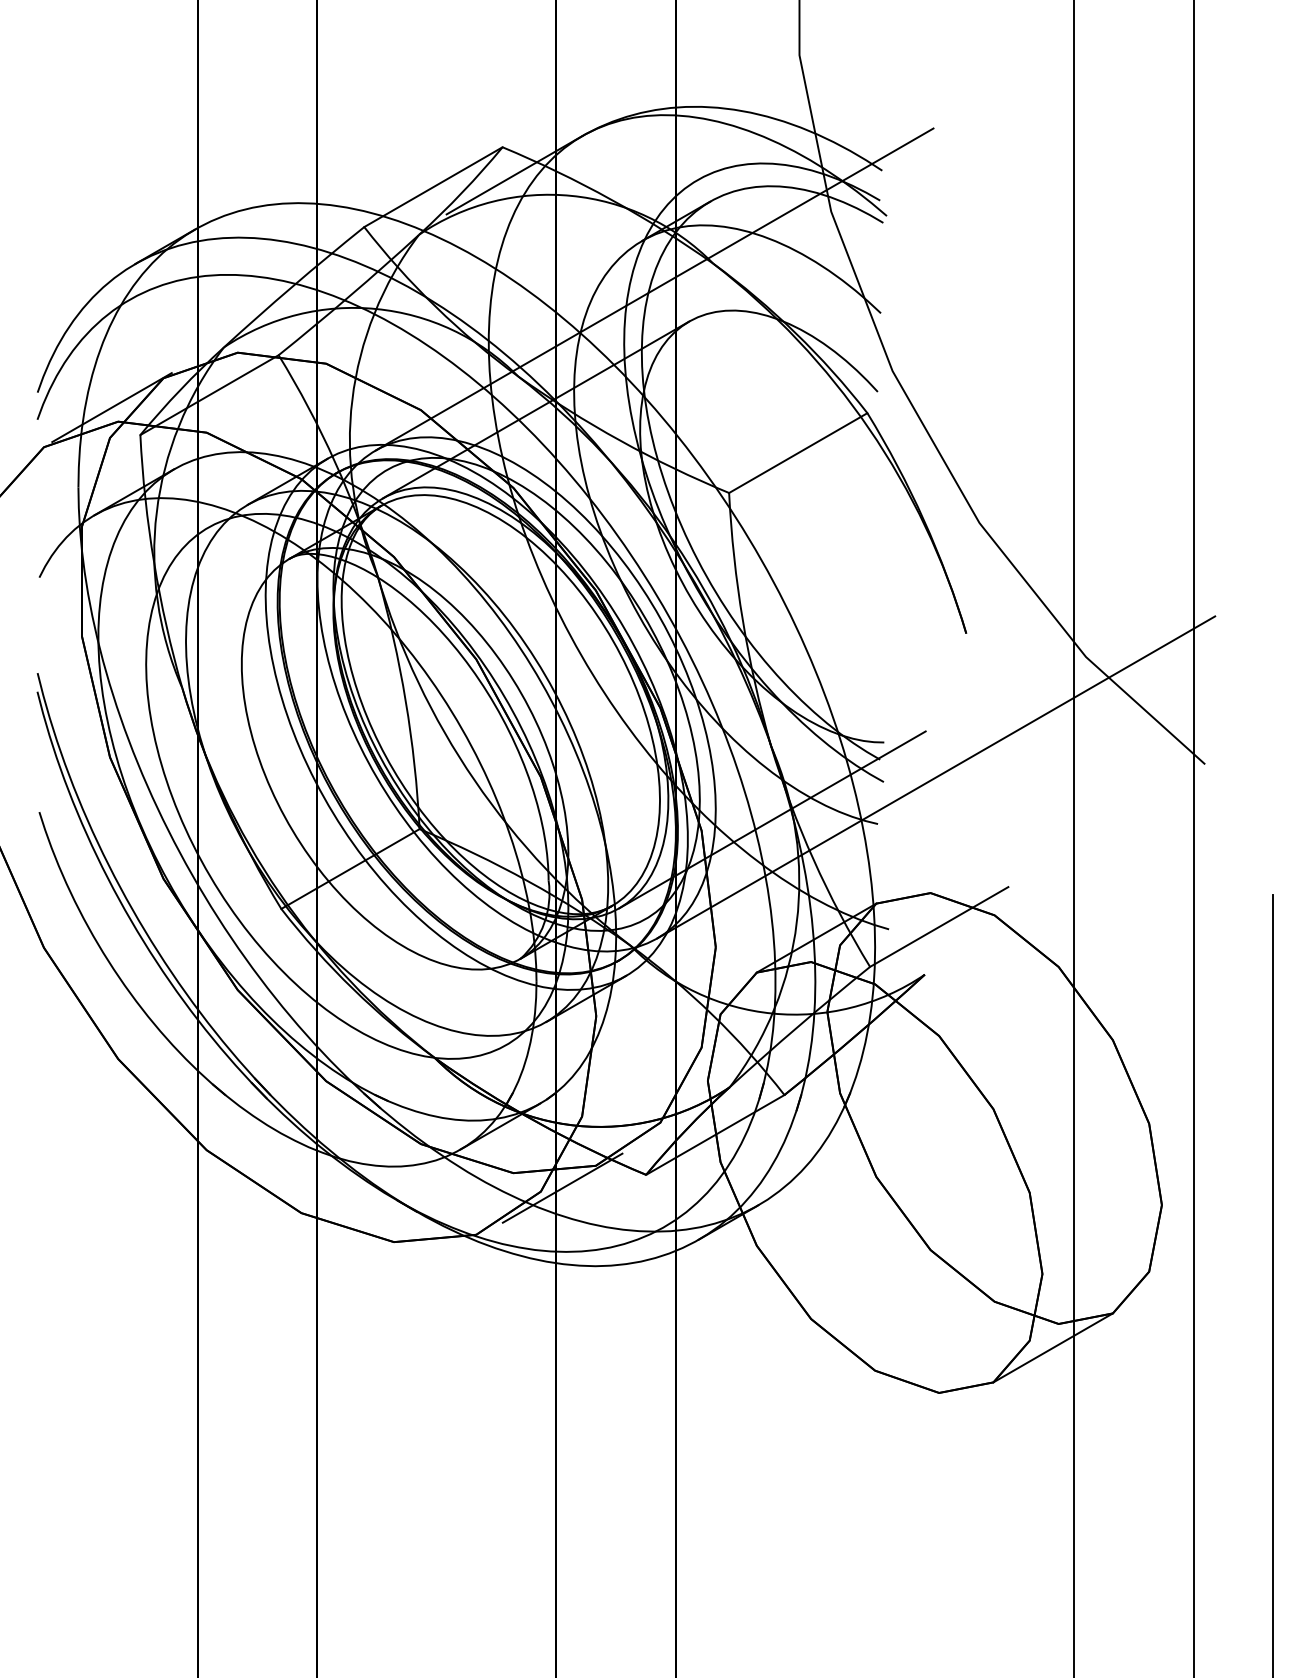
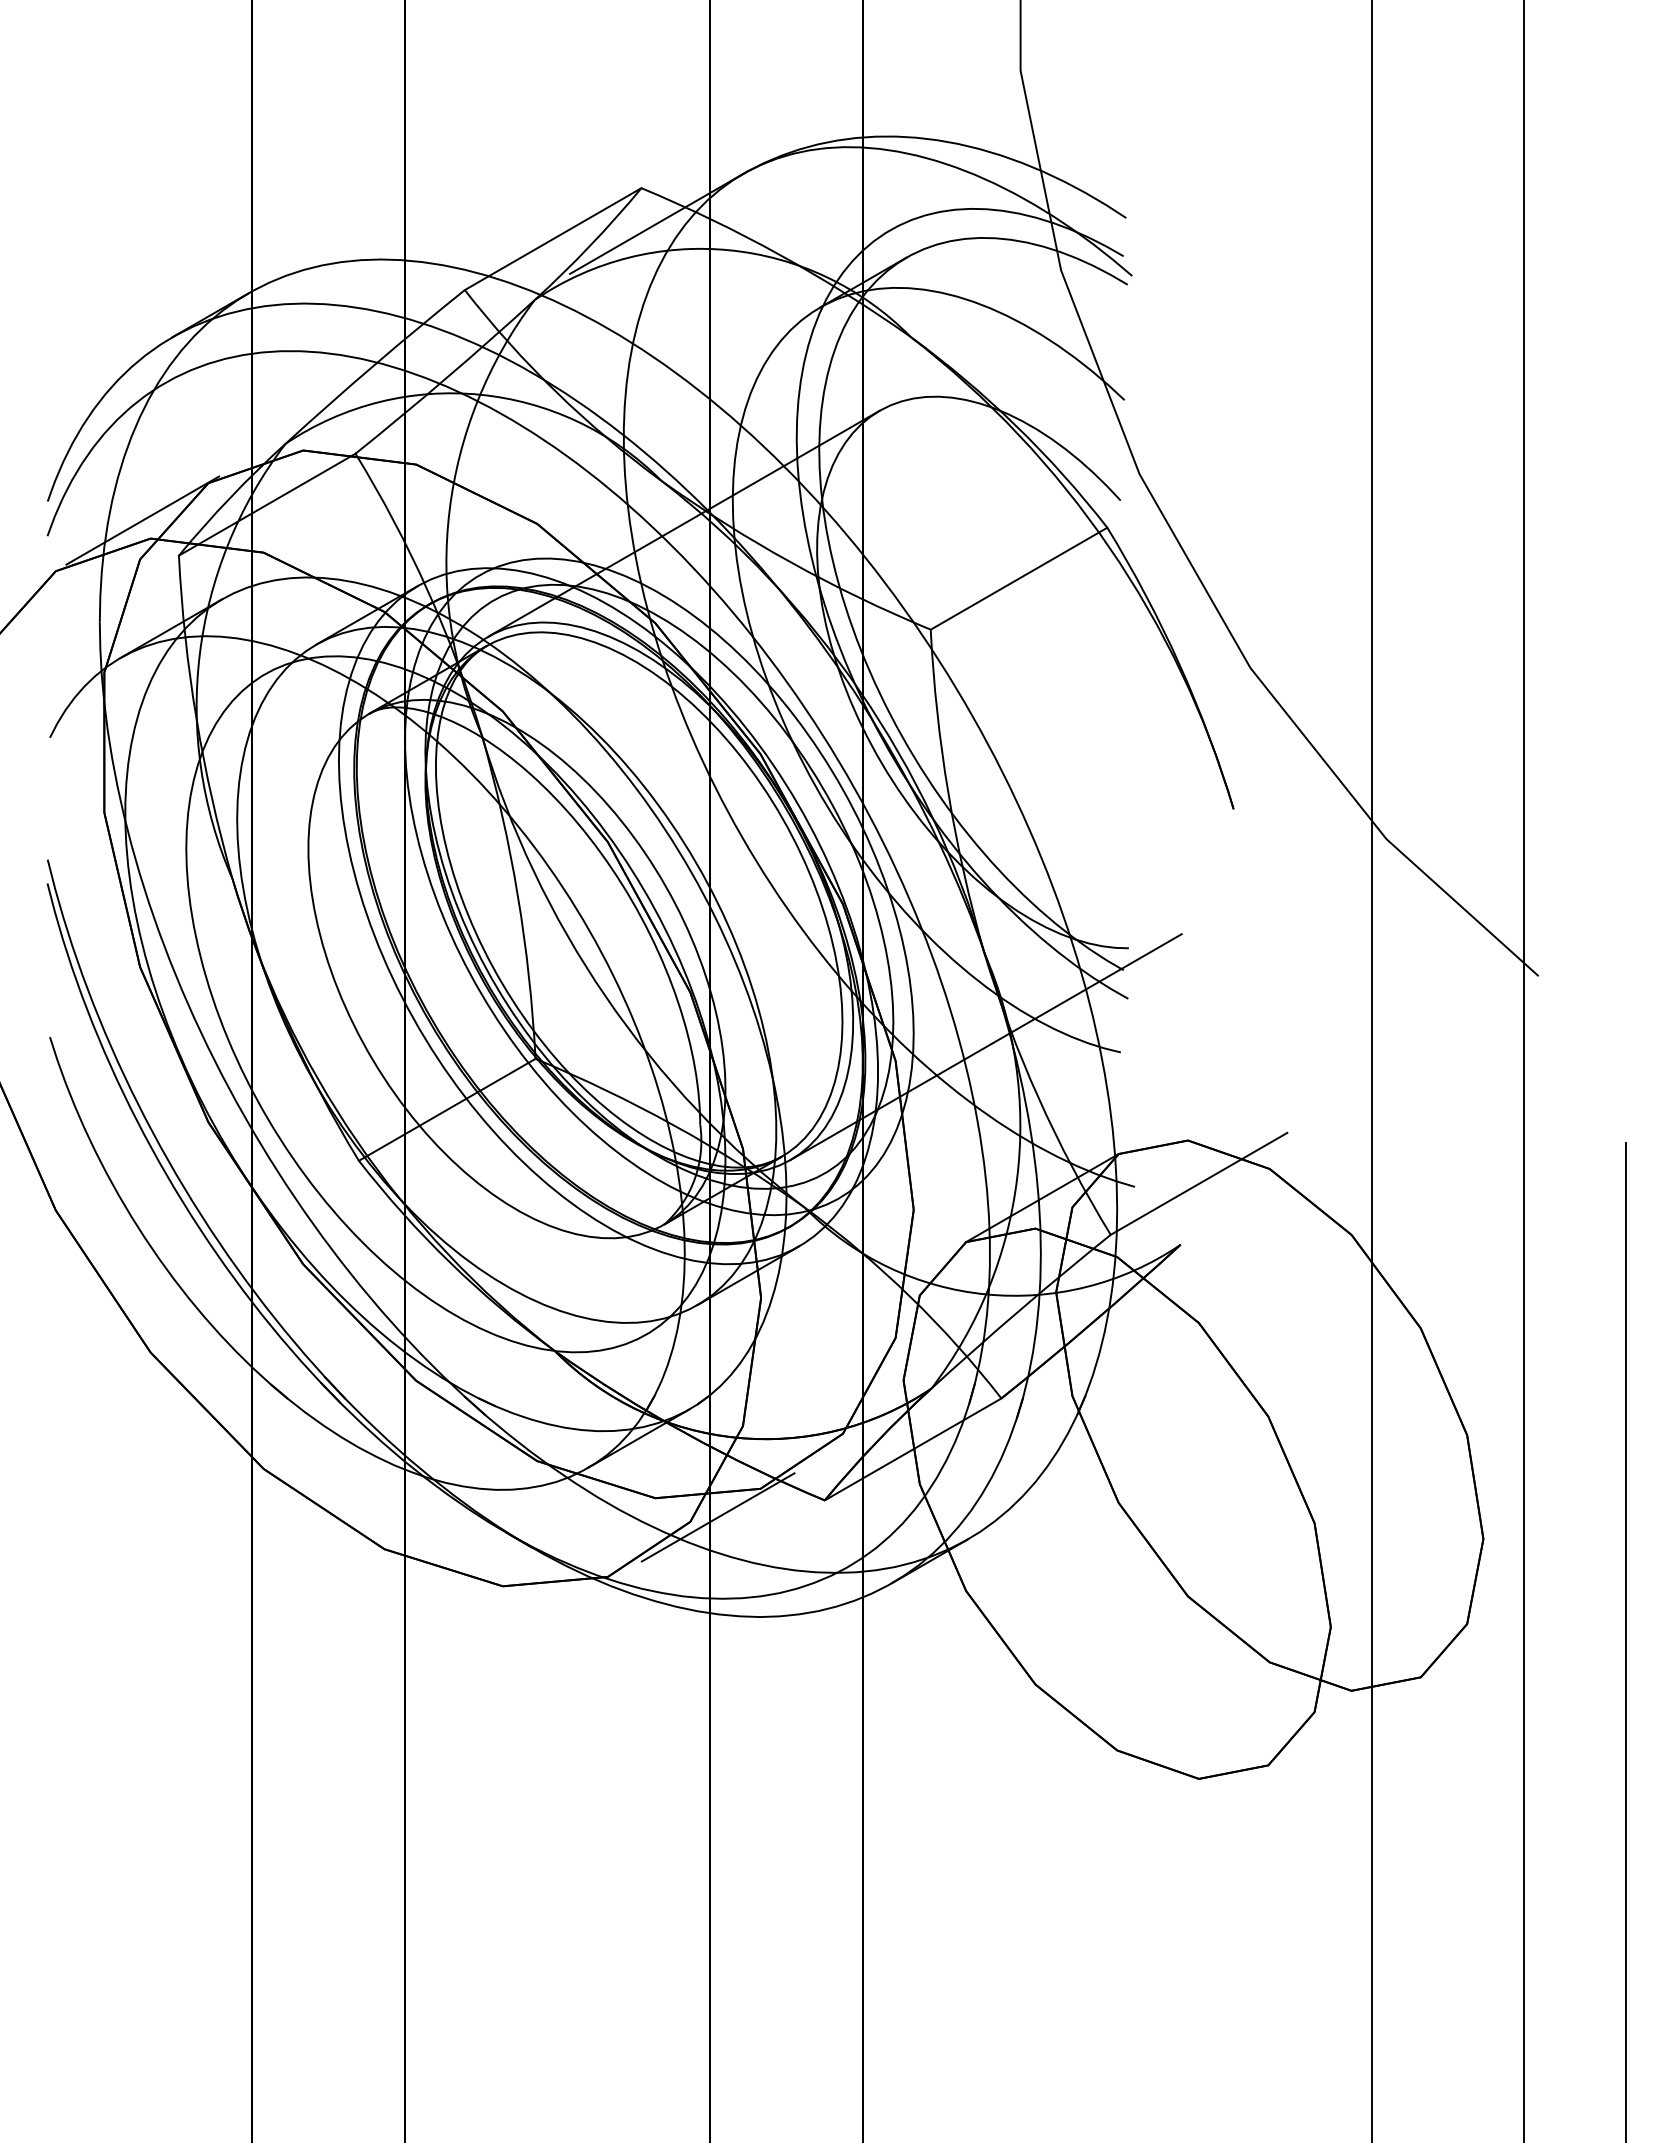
line: (654, 289) -> (835, 369), removed
line: (936, 777) -> (1195, 992), removed
line: (1053, 1348) -> (1344, 1721), removed

